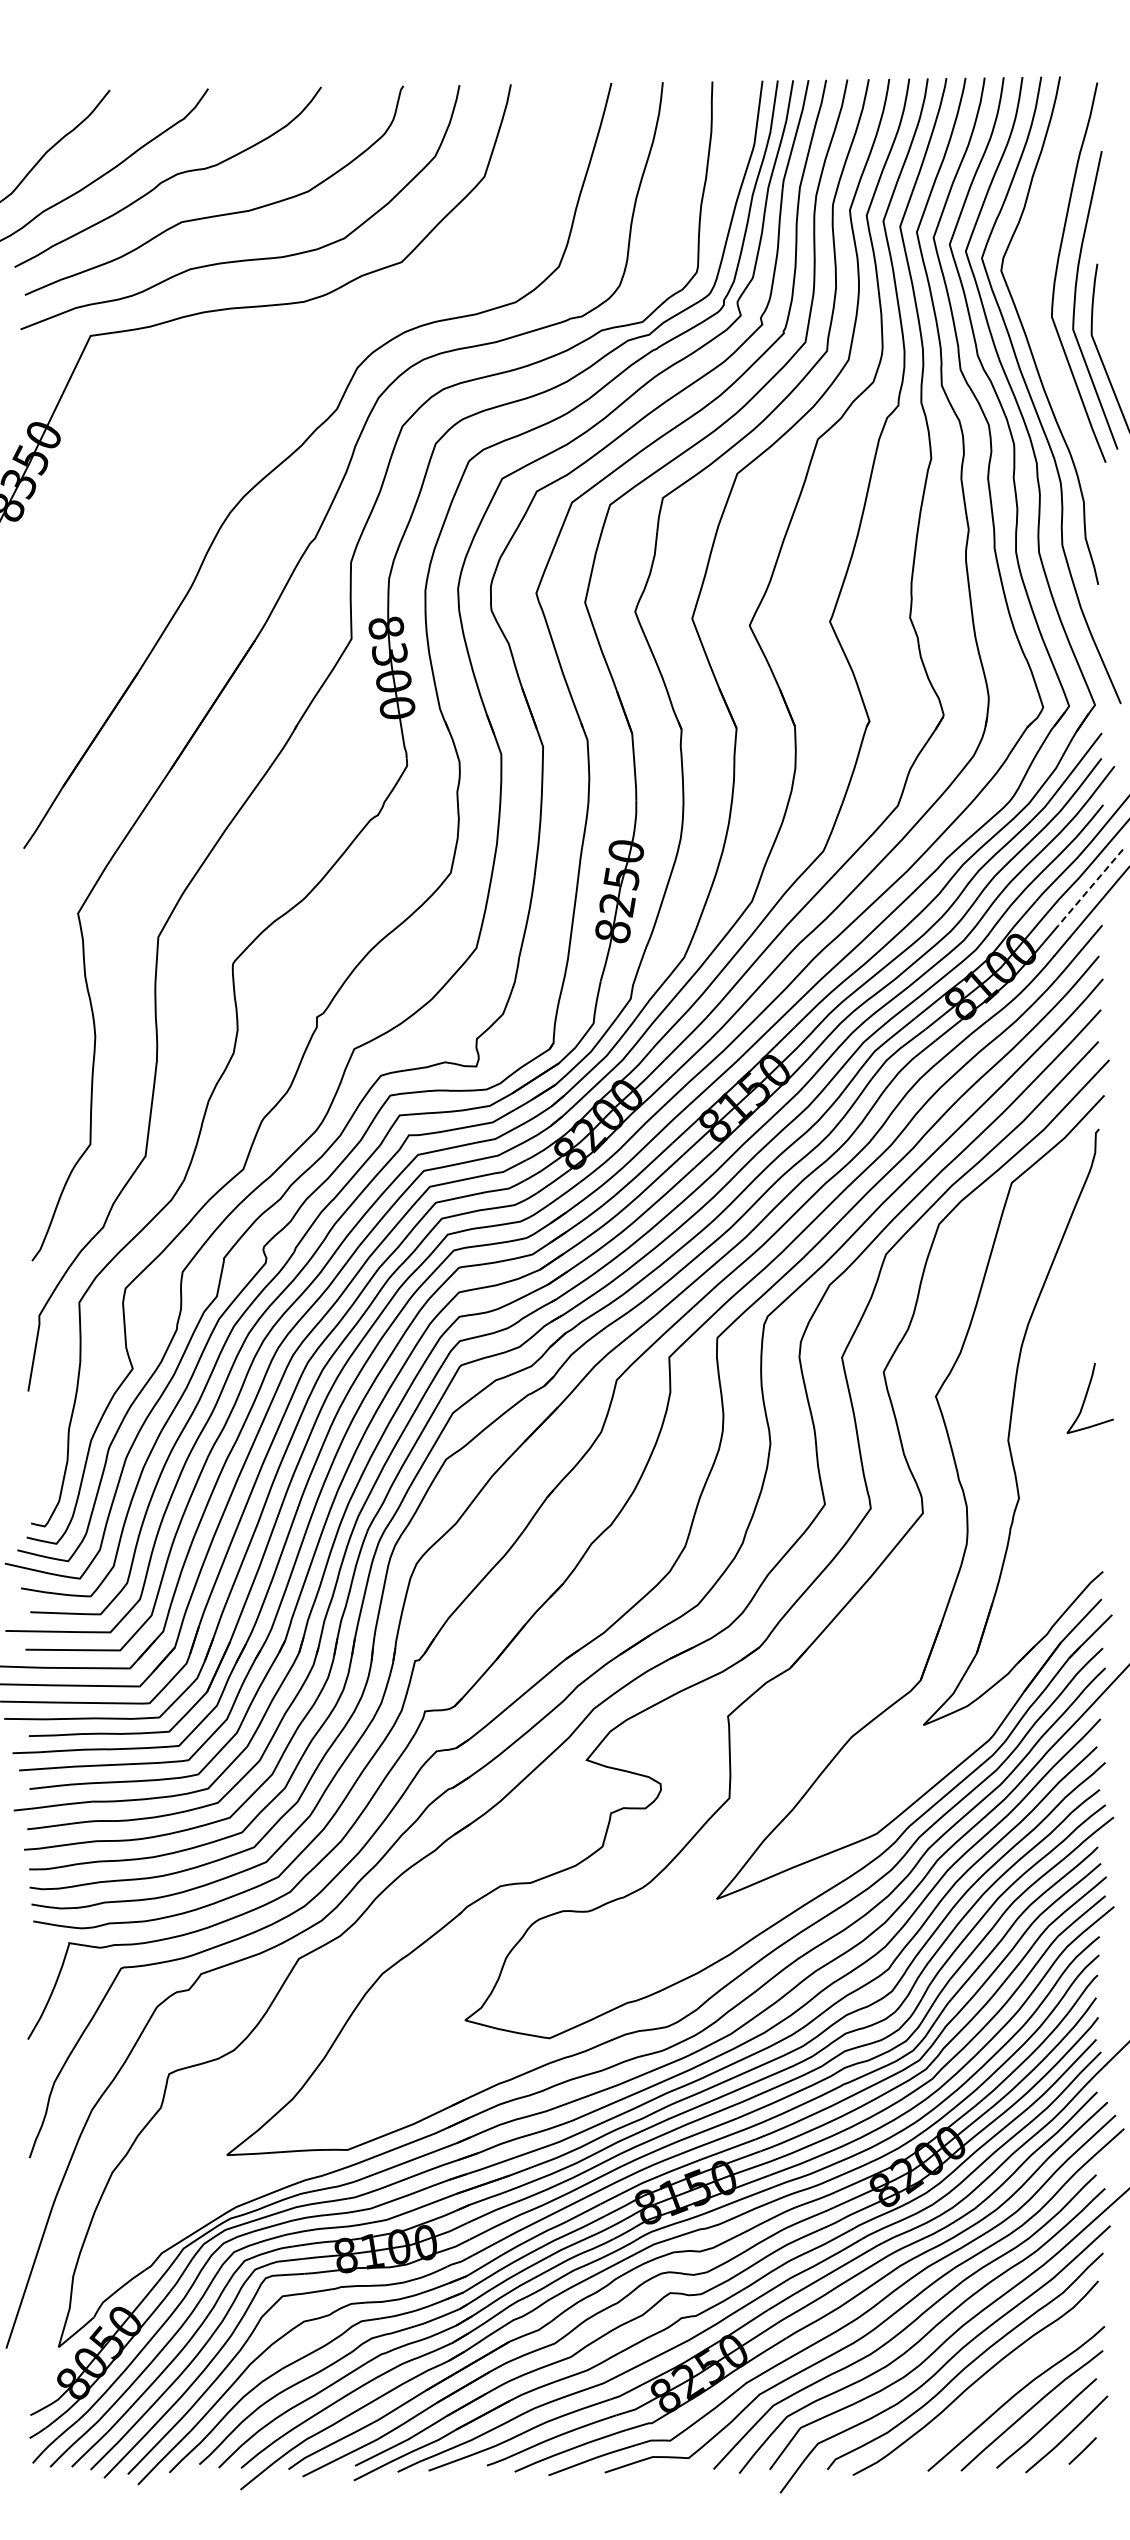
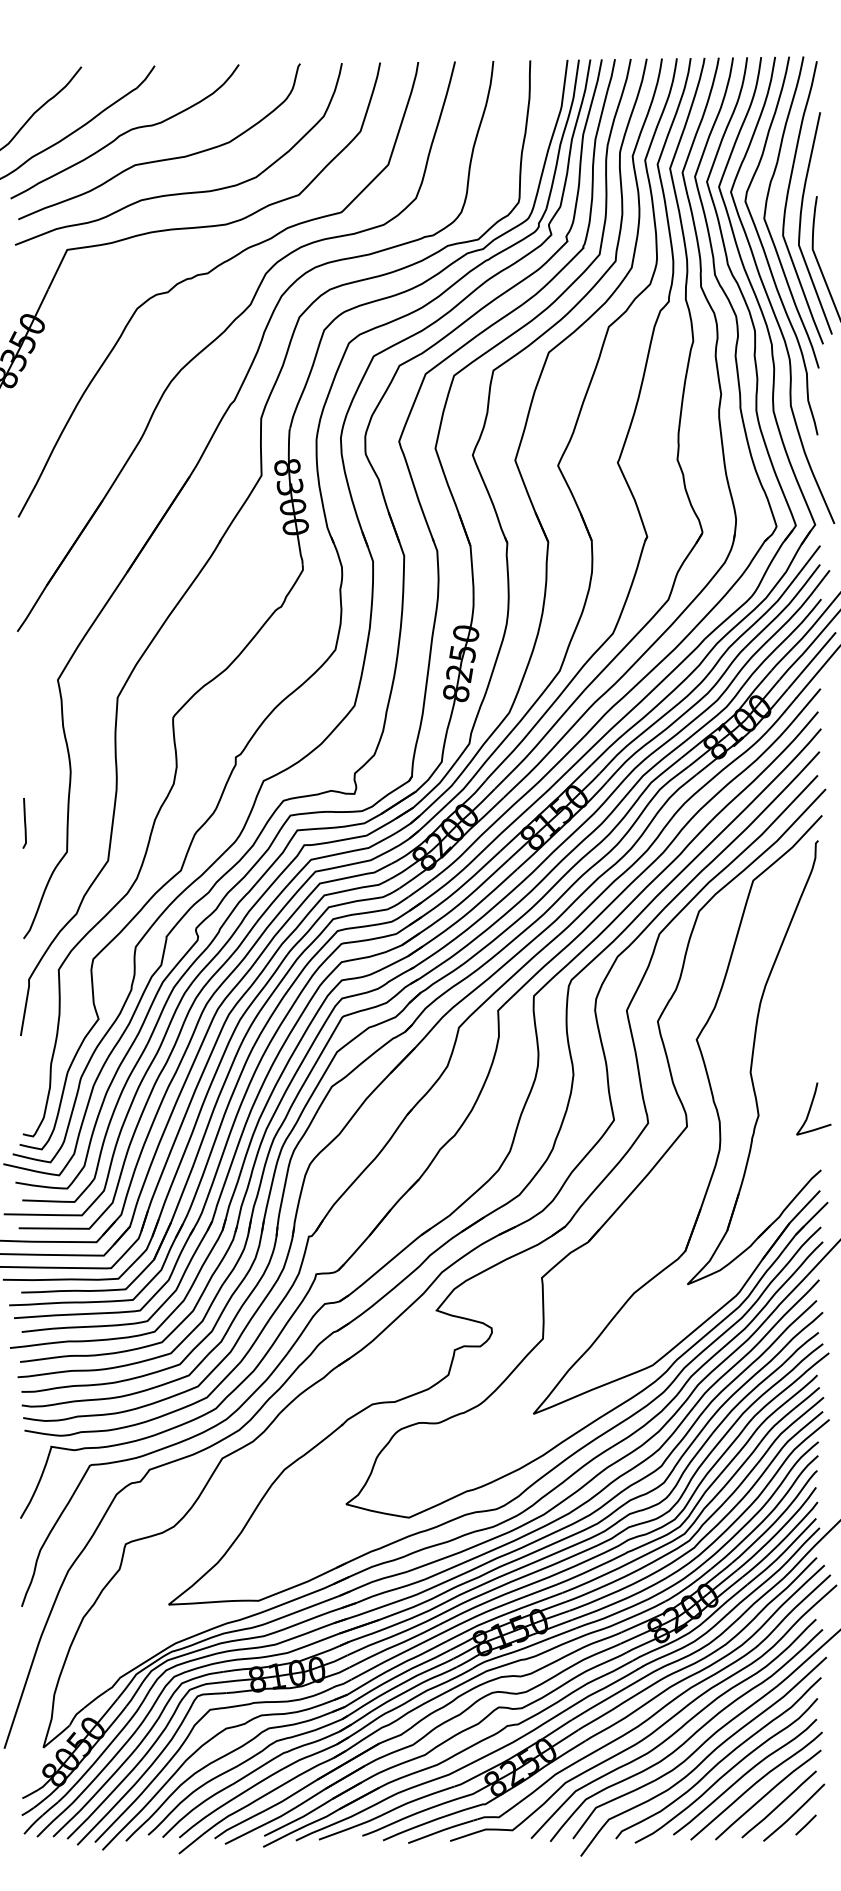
curve: (1029, 281) -> (766, 209), added
curve: (281, 367) -> (209, 273), added
line: (1090, 887) -> (811, 660), dashed -> solid
line: (33, 1105) -> (24, 822), added
curve: (1086, 1398) -> (811, 1108), moved
curve: (999, 2385) -> (744, 1776), added

